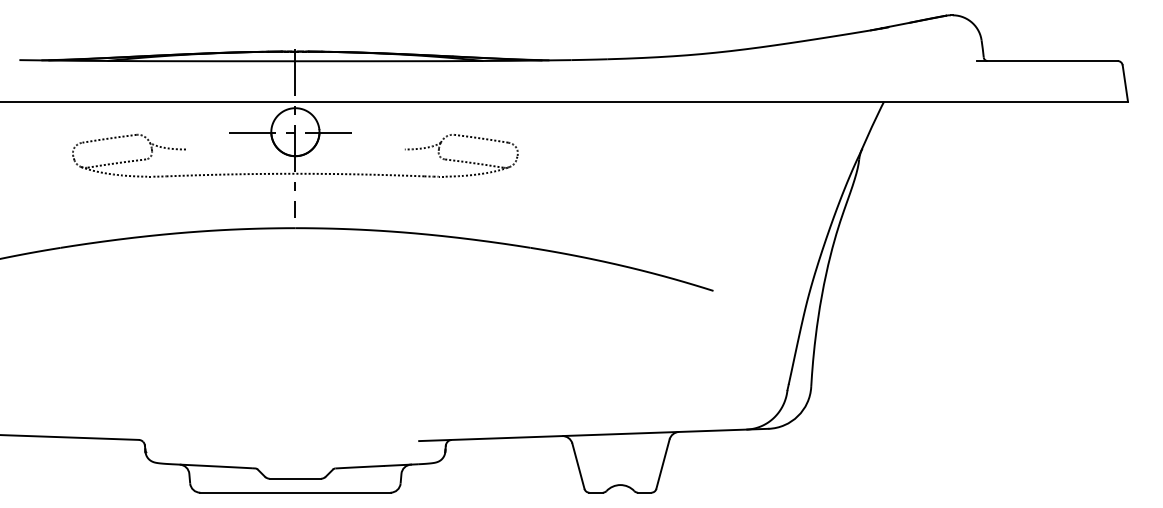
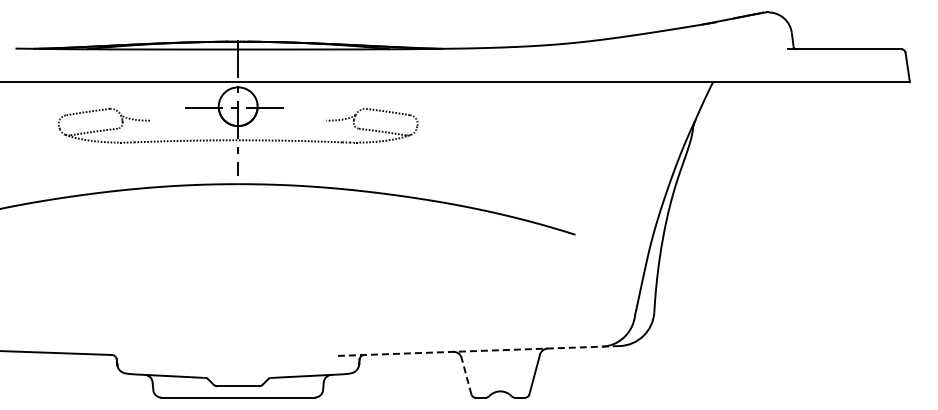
line: (593, 434) -> (478, 350), solid -> dashed
line: (578, 466) -> (466, 376), solid -> dashed

